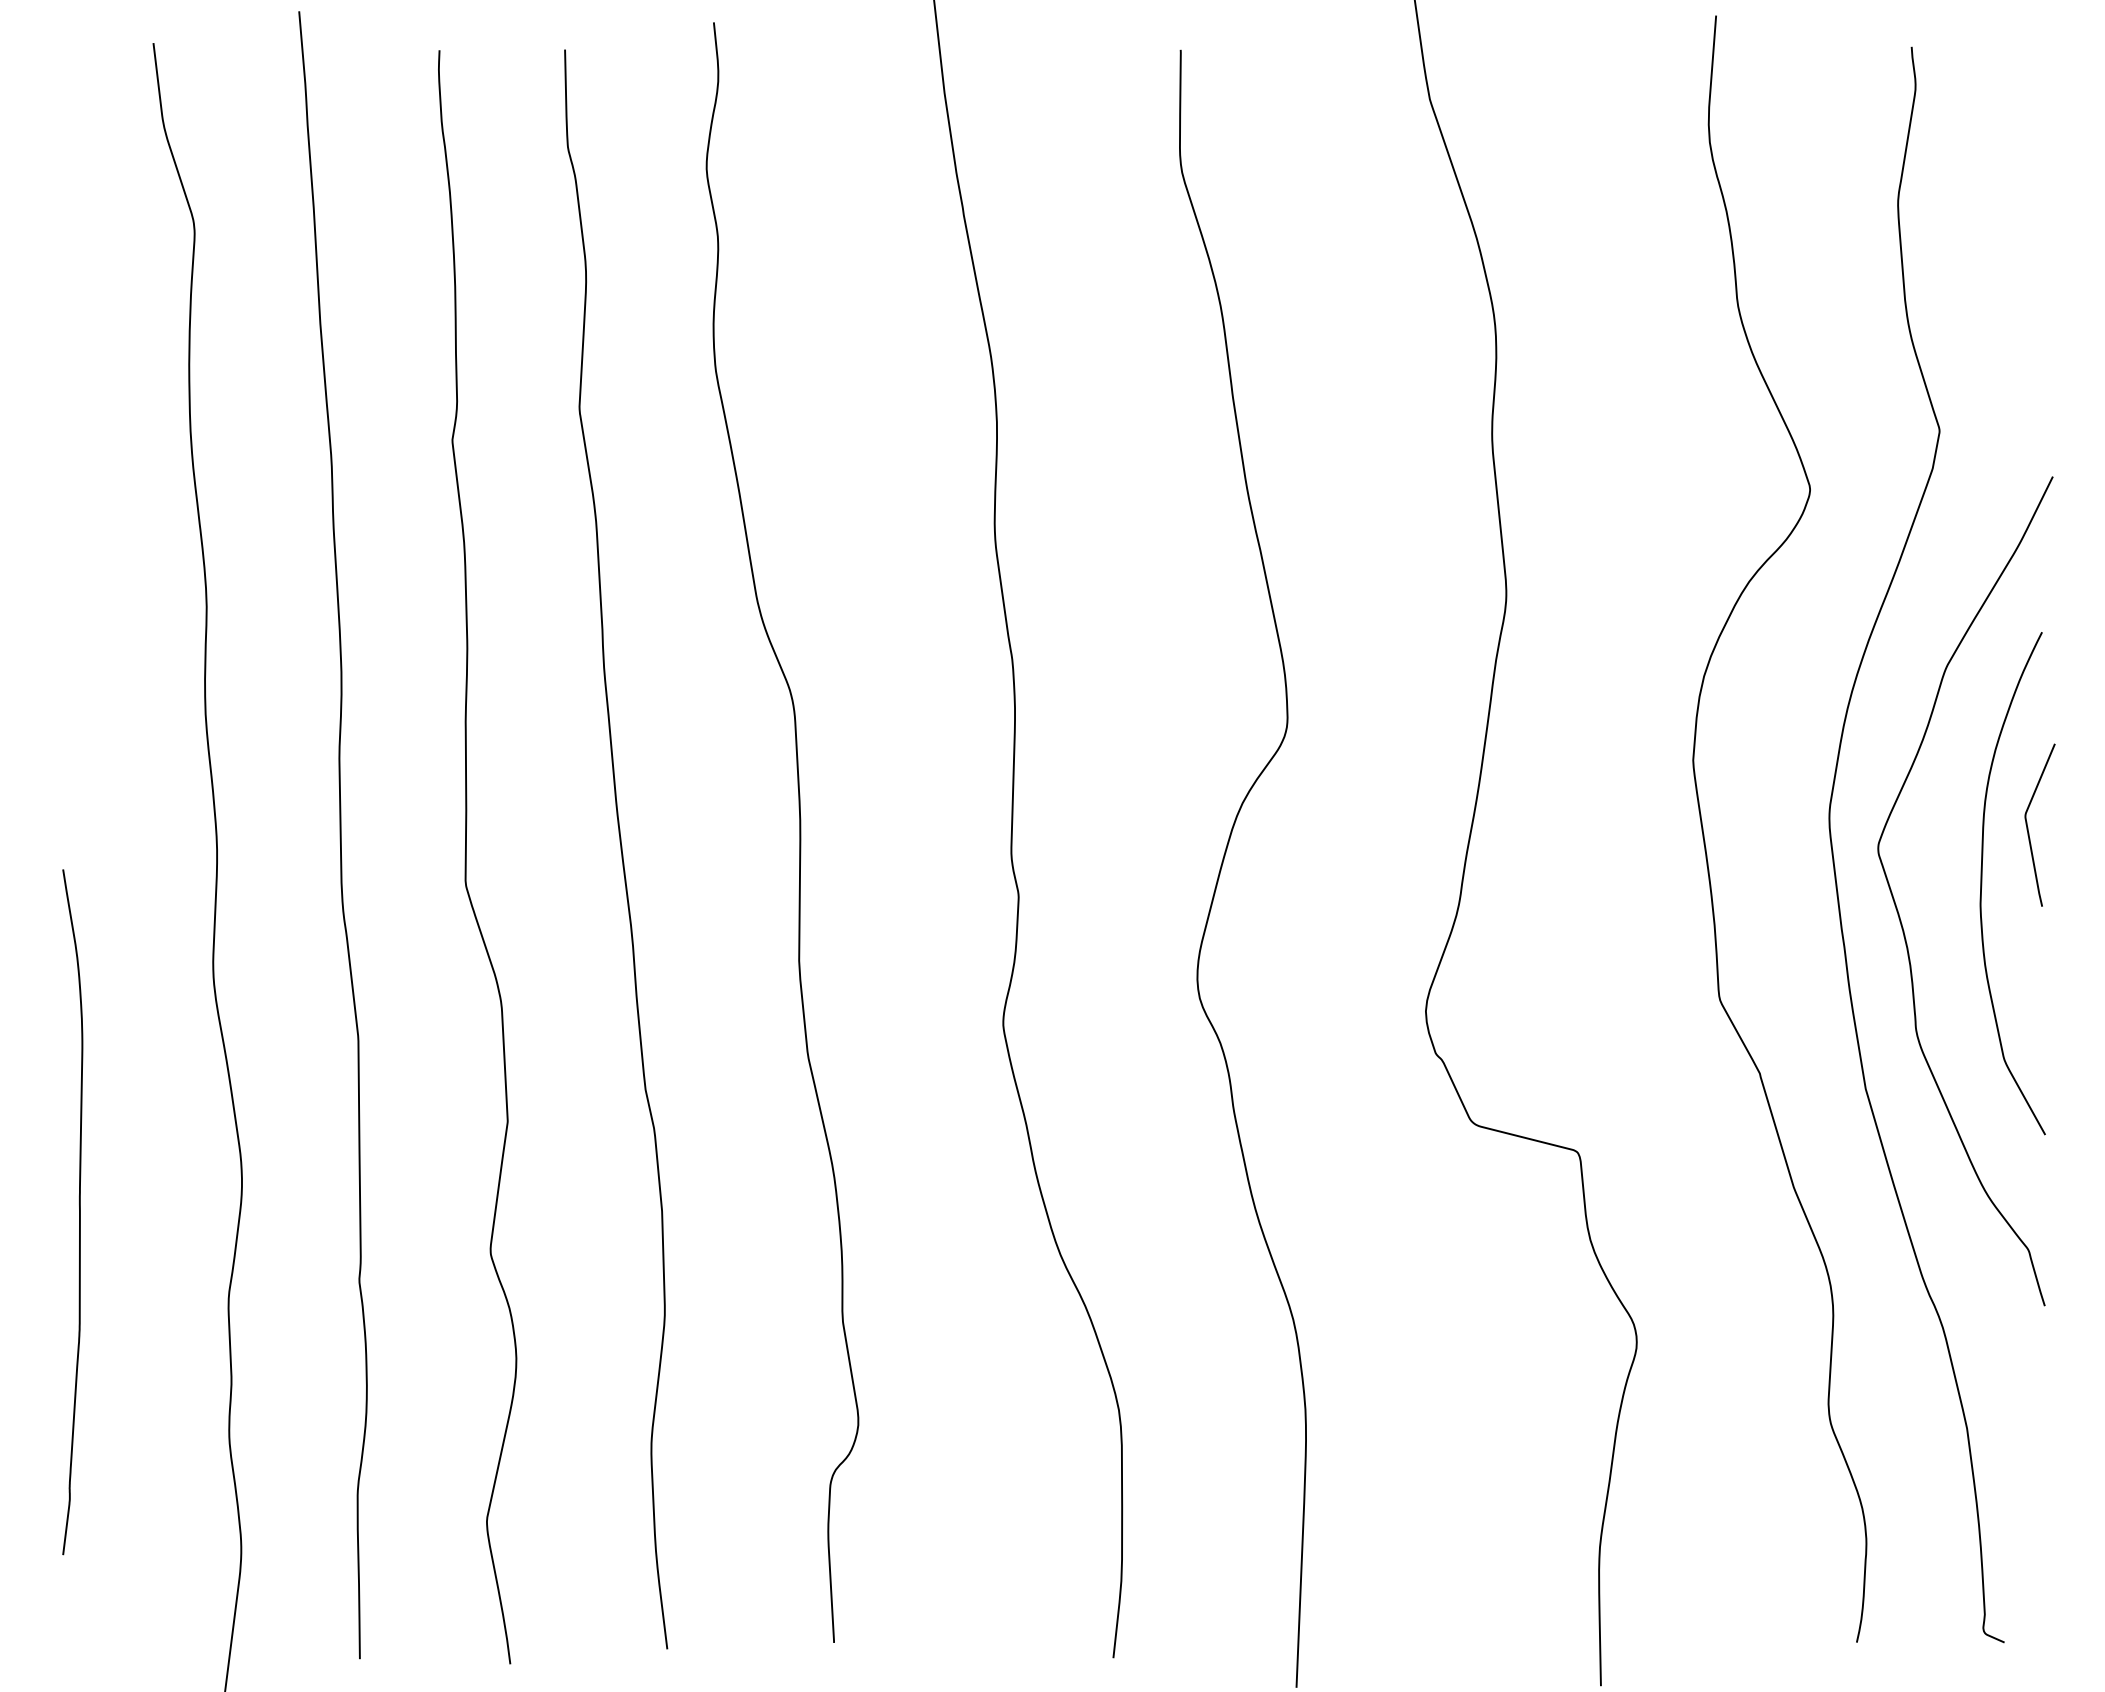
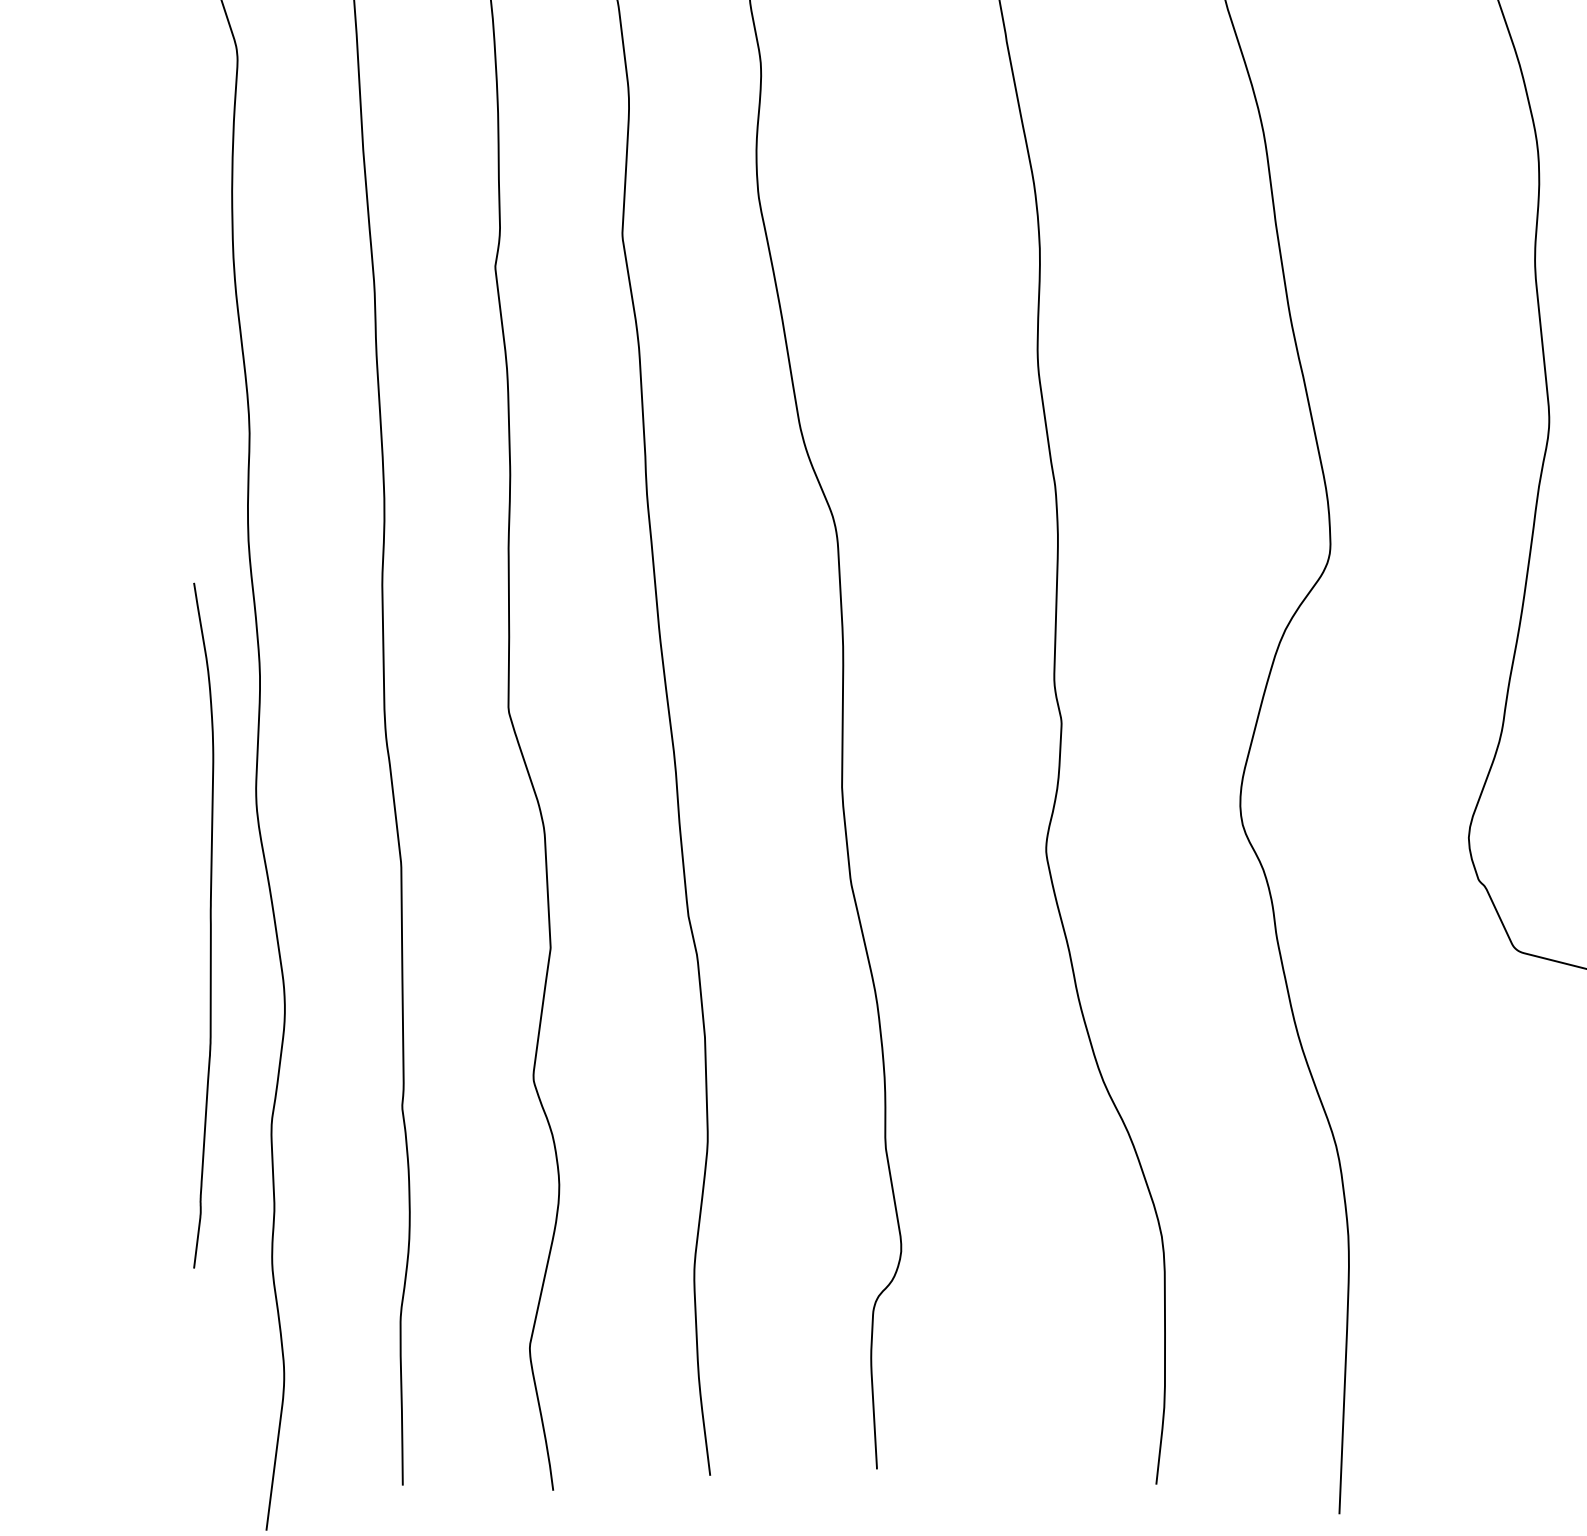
curve: (79, 1212) -> (210, 925), moved

